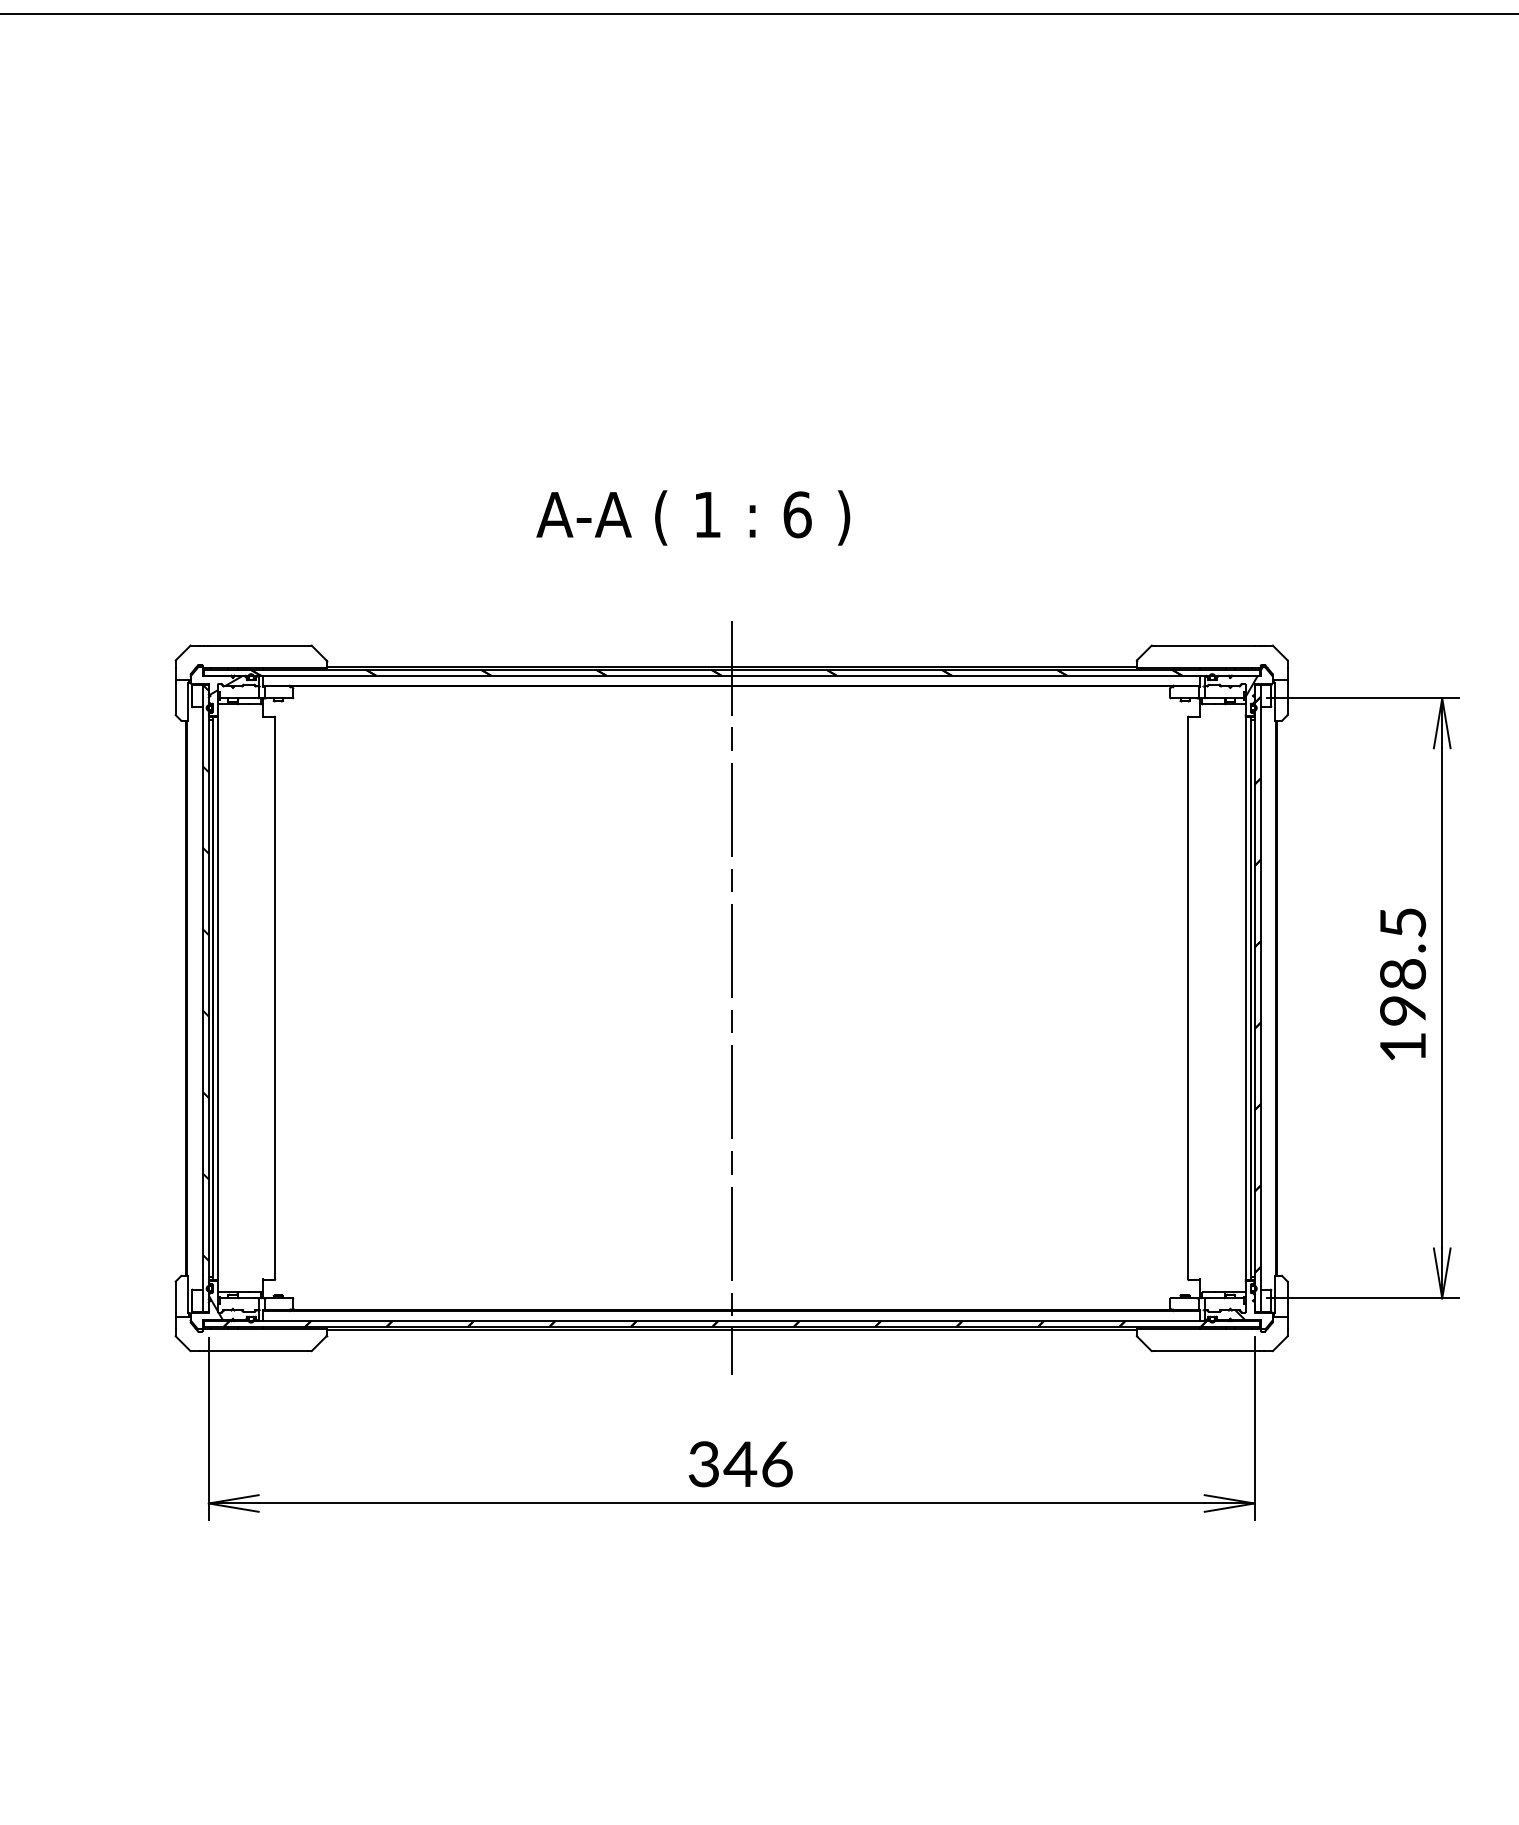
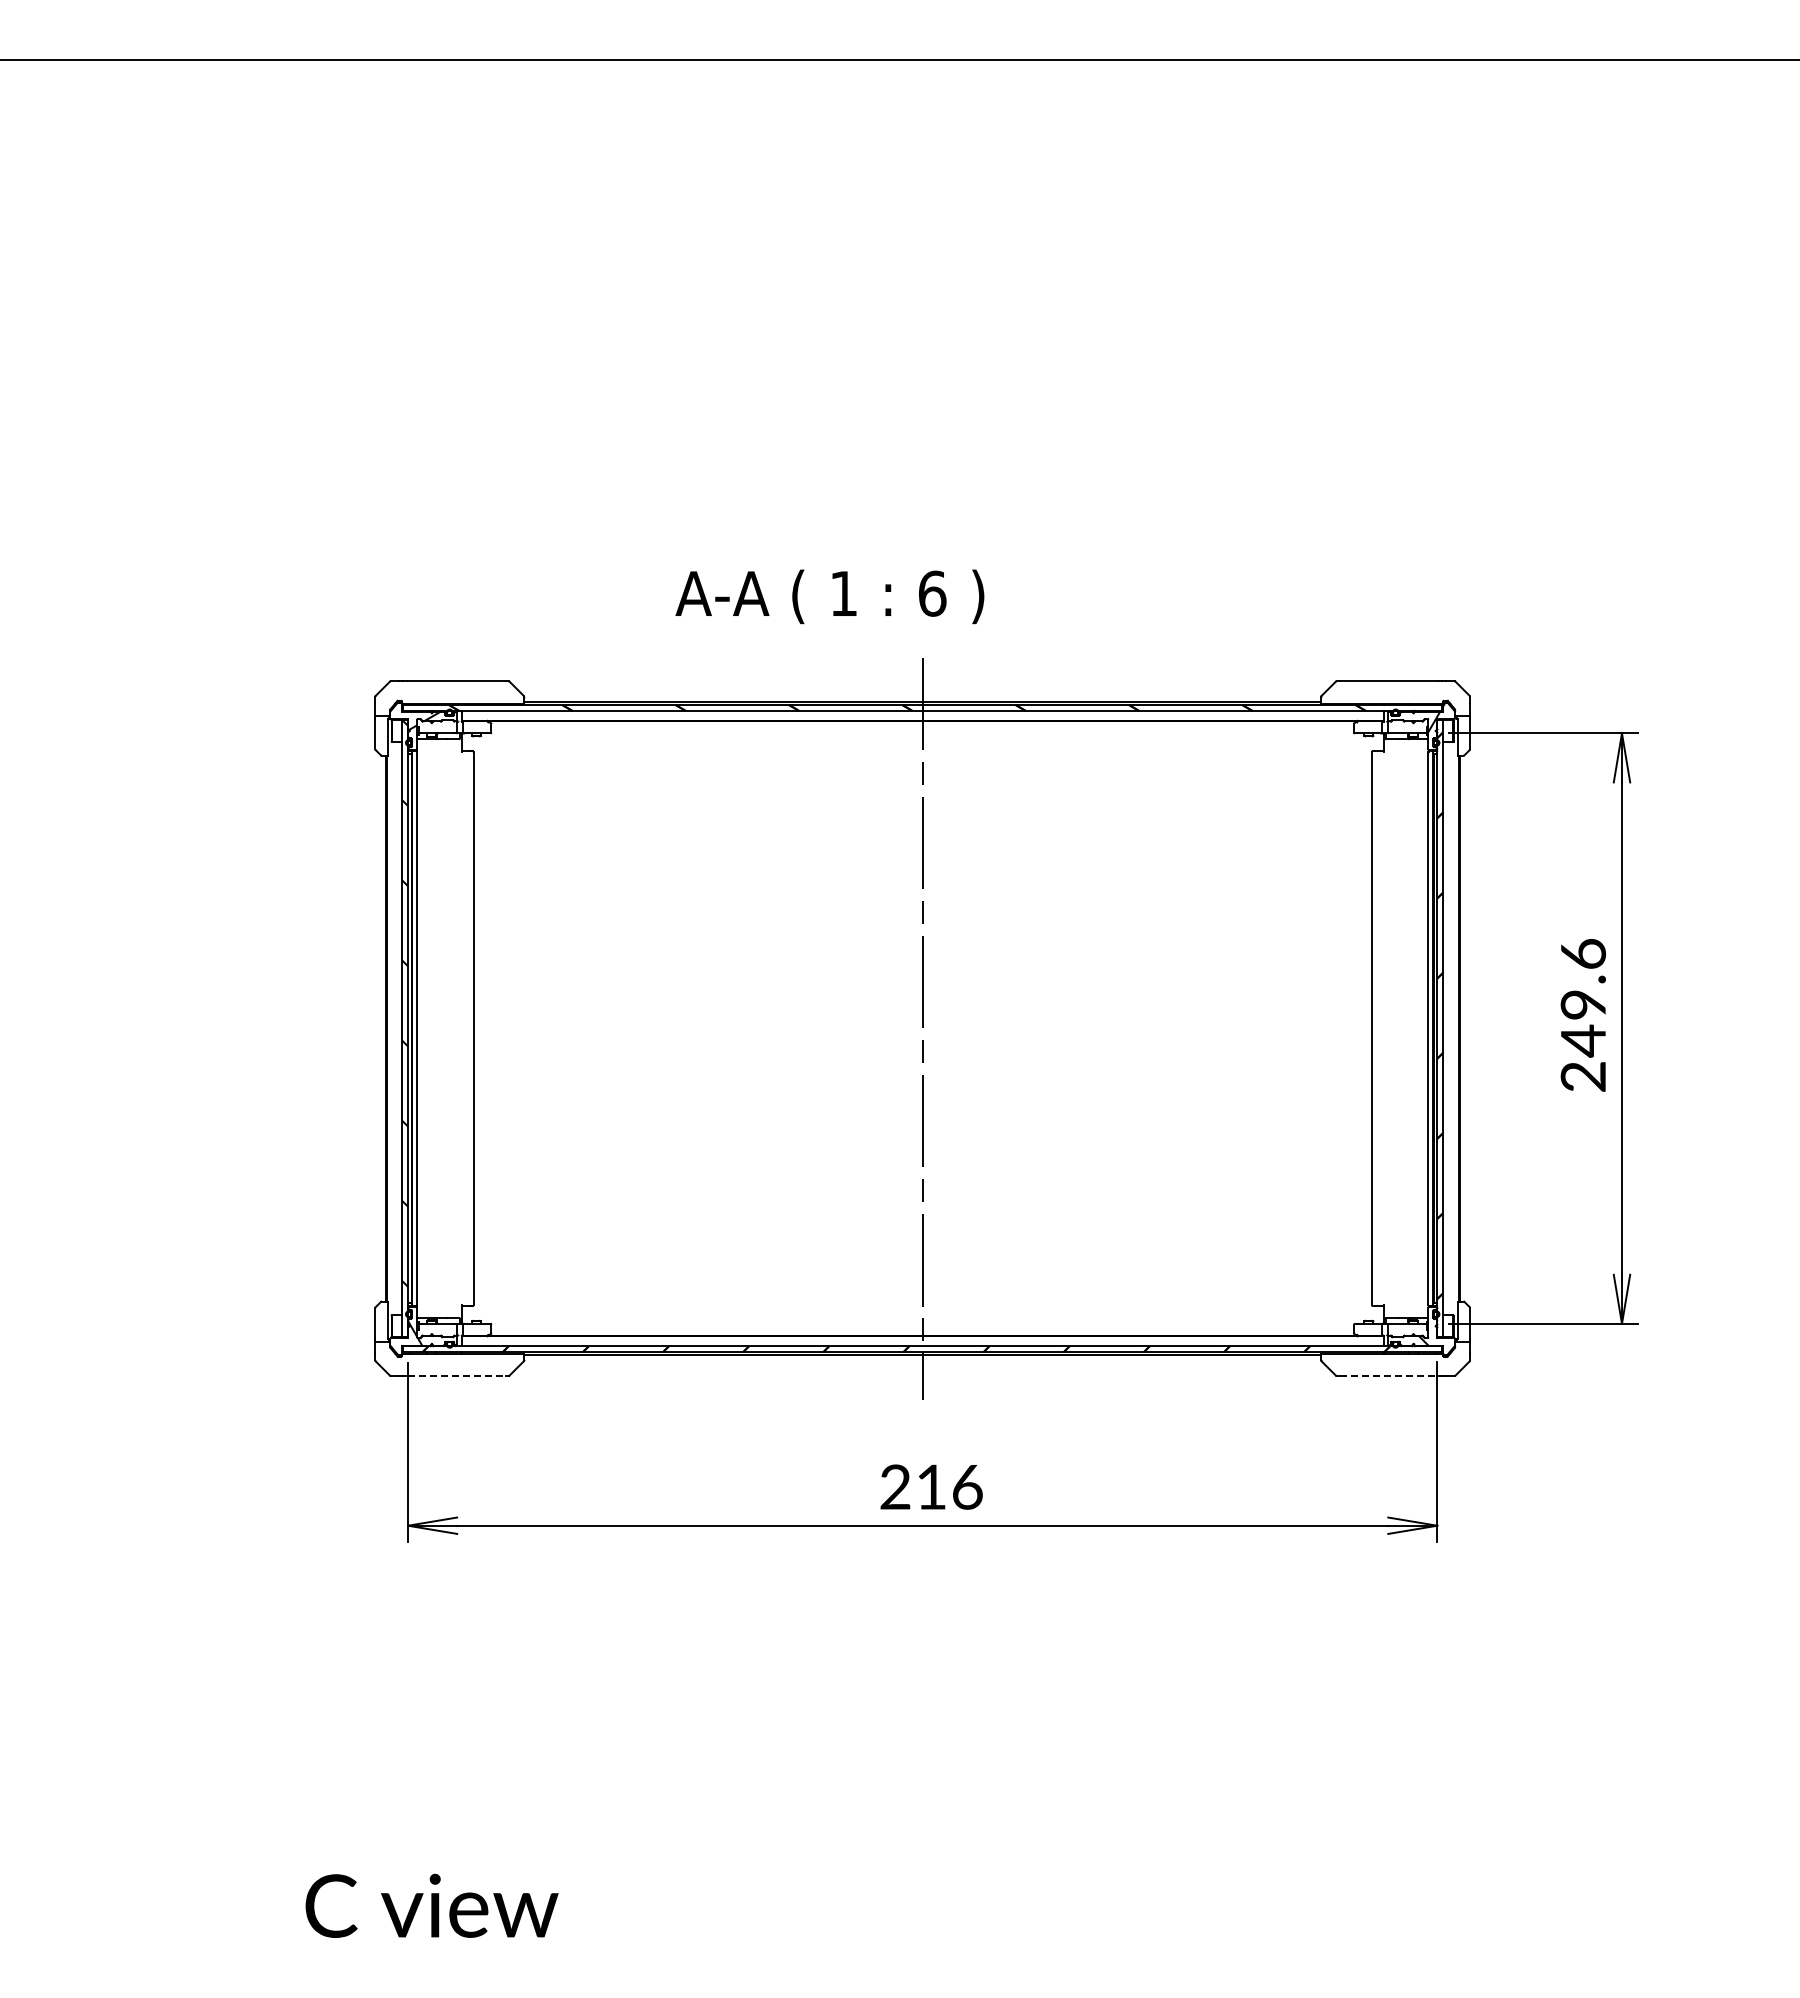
text: (692, 517) -> (829, 596), moved
text: (1403, 985) -> (1583, 1015), 198.5 -> 249.6
line: (258, 1350) -> (457, 1375), solid -> dashed
line: (1206, 1350) -> (1389, 1375), solid -> dashed
text: (722, 1463) -> (913, 1486), 346 -> 216

